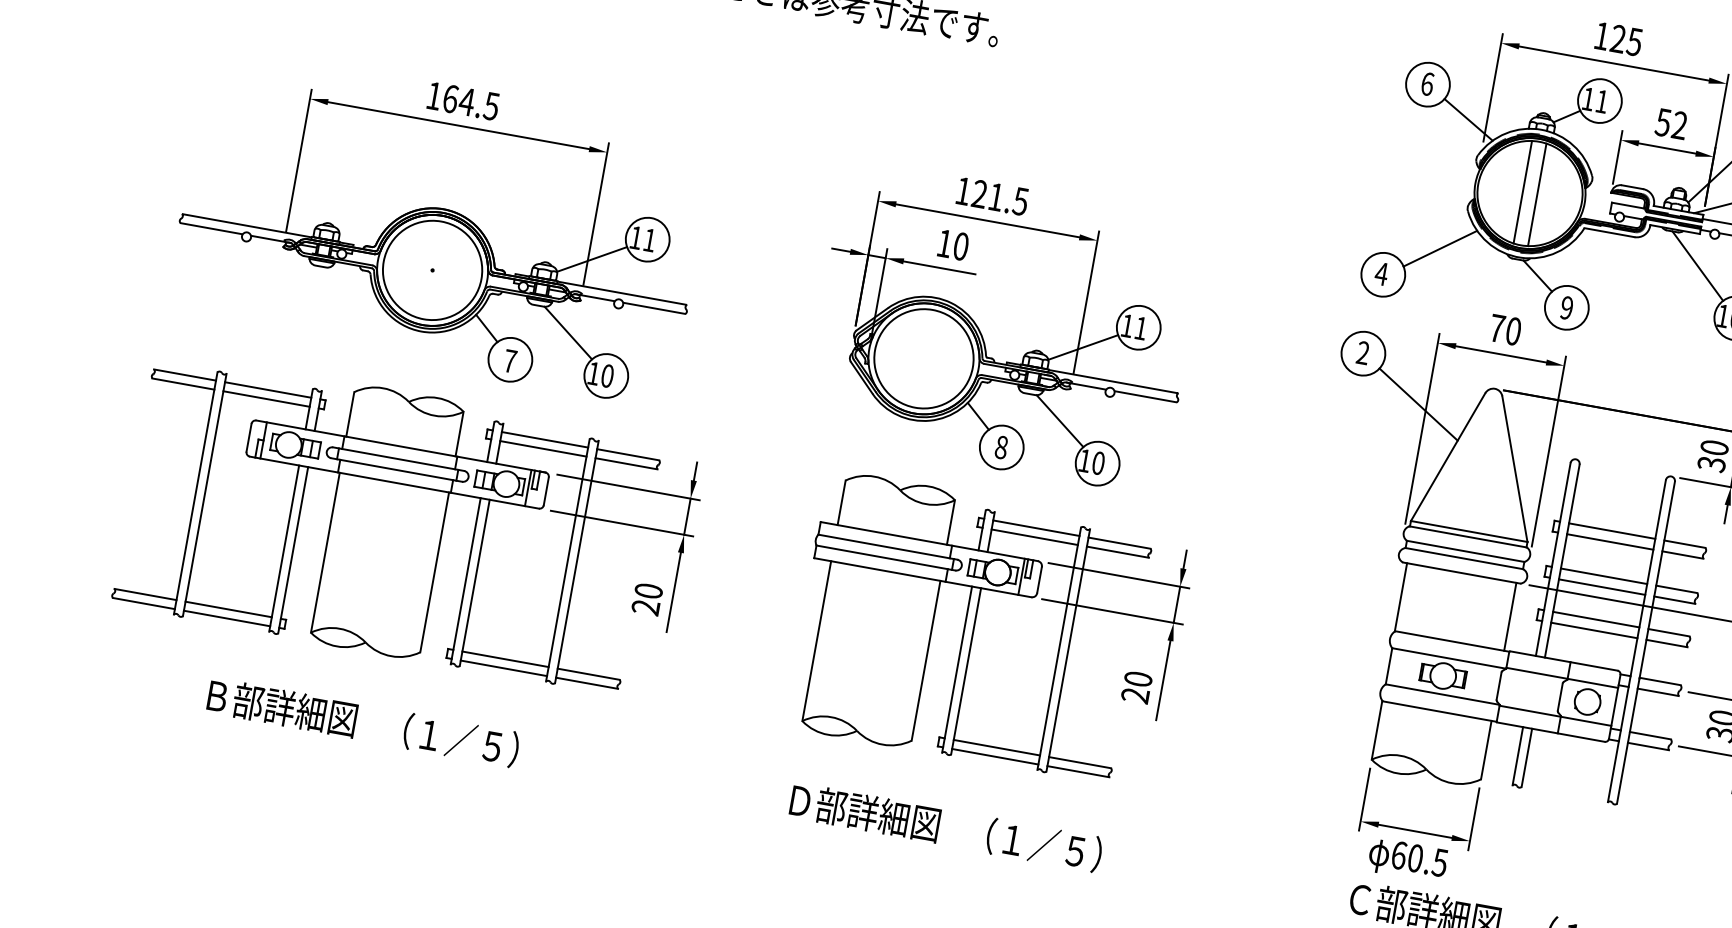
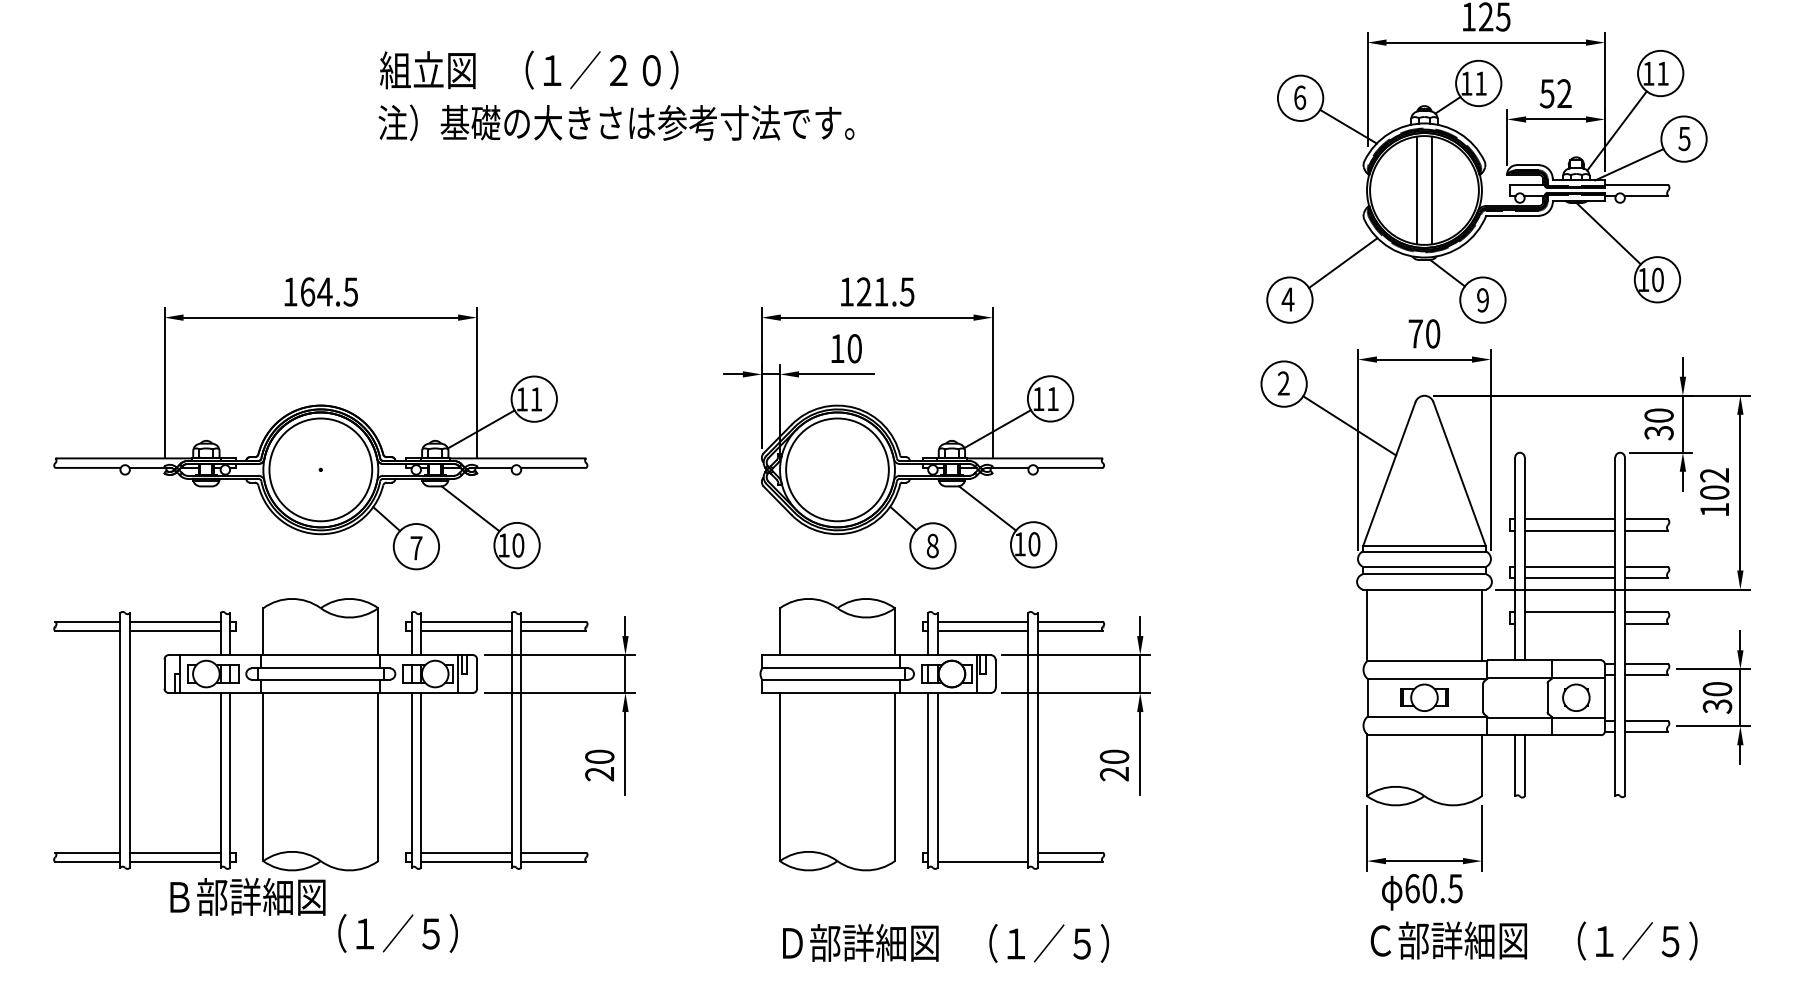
line: (1593, 630) -> (1569, 623), removed
text: (282, 707) -> (247, 896), moved
text: (460, 740) -> (397, 933), moved
line: (996, 747) -> (982, 852), removed

